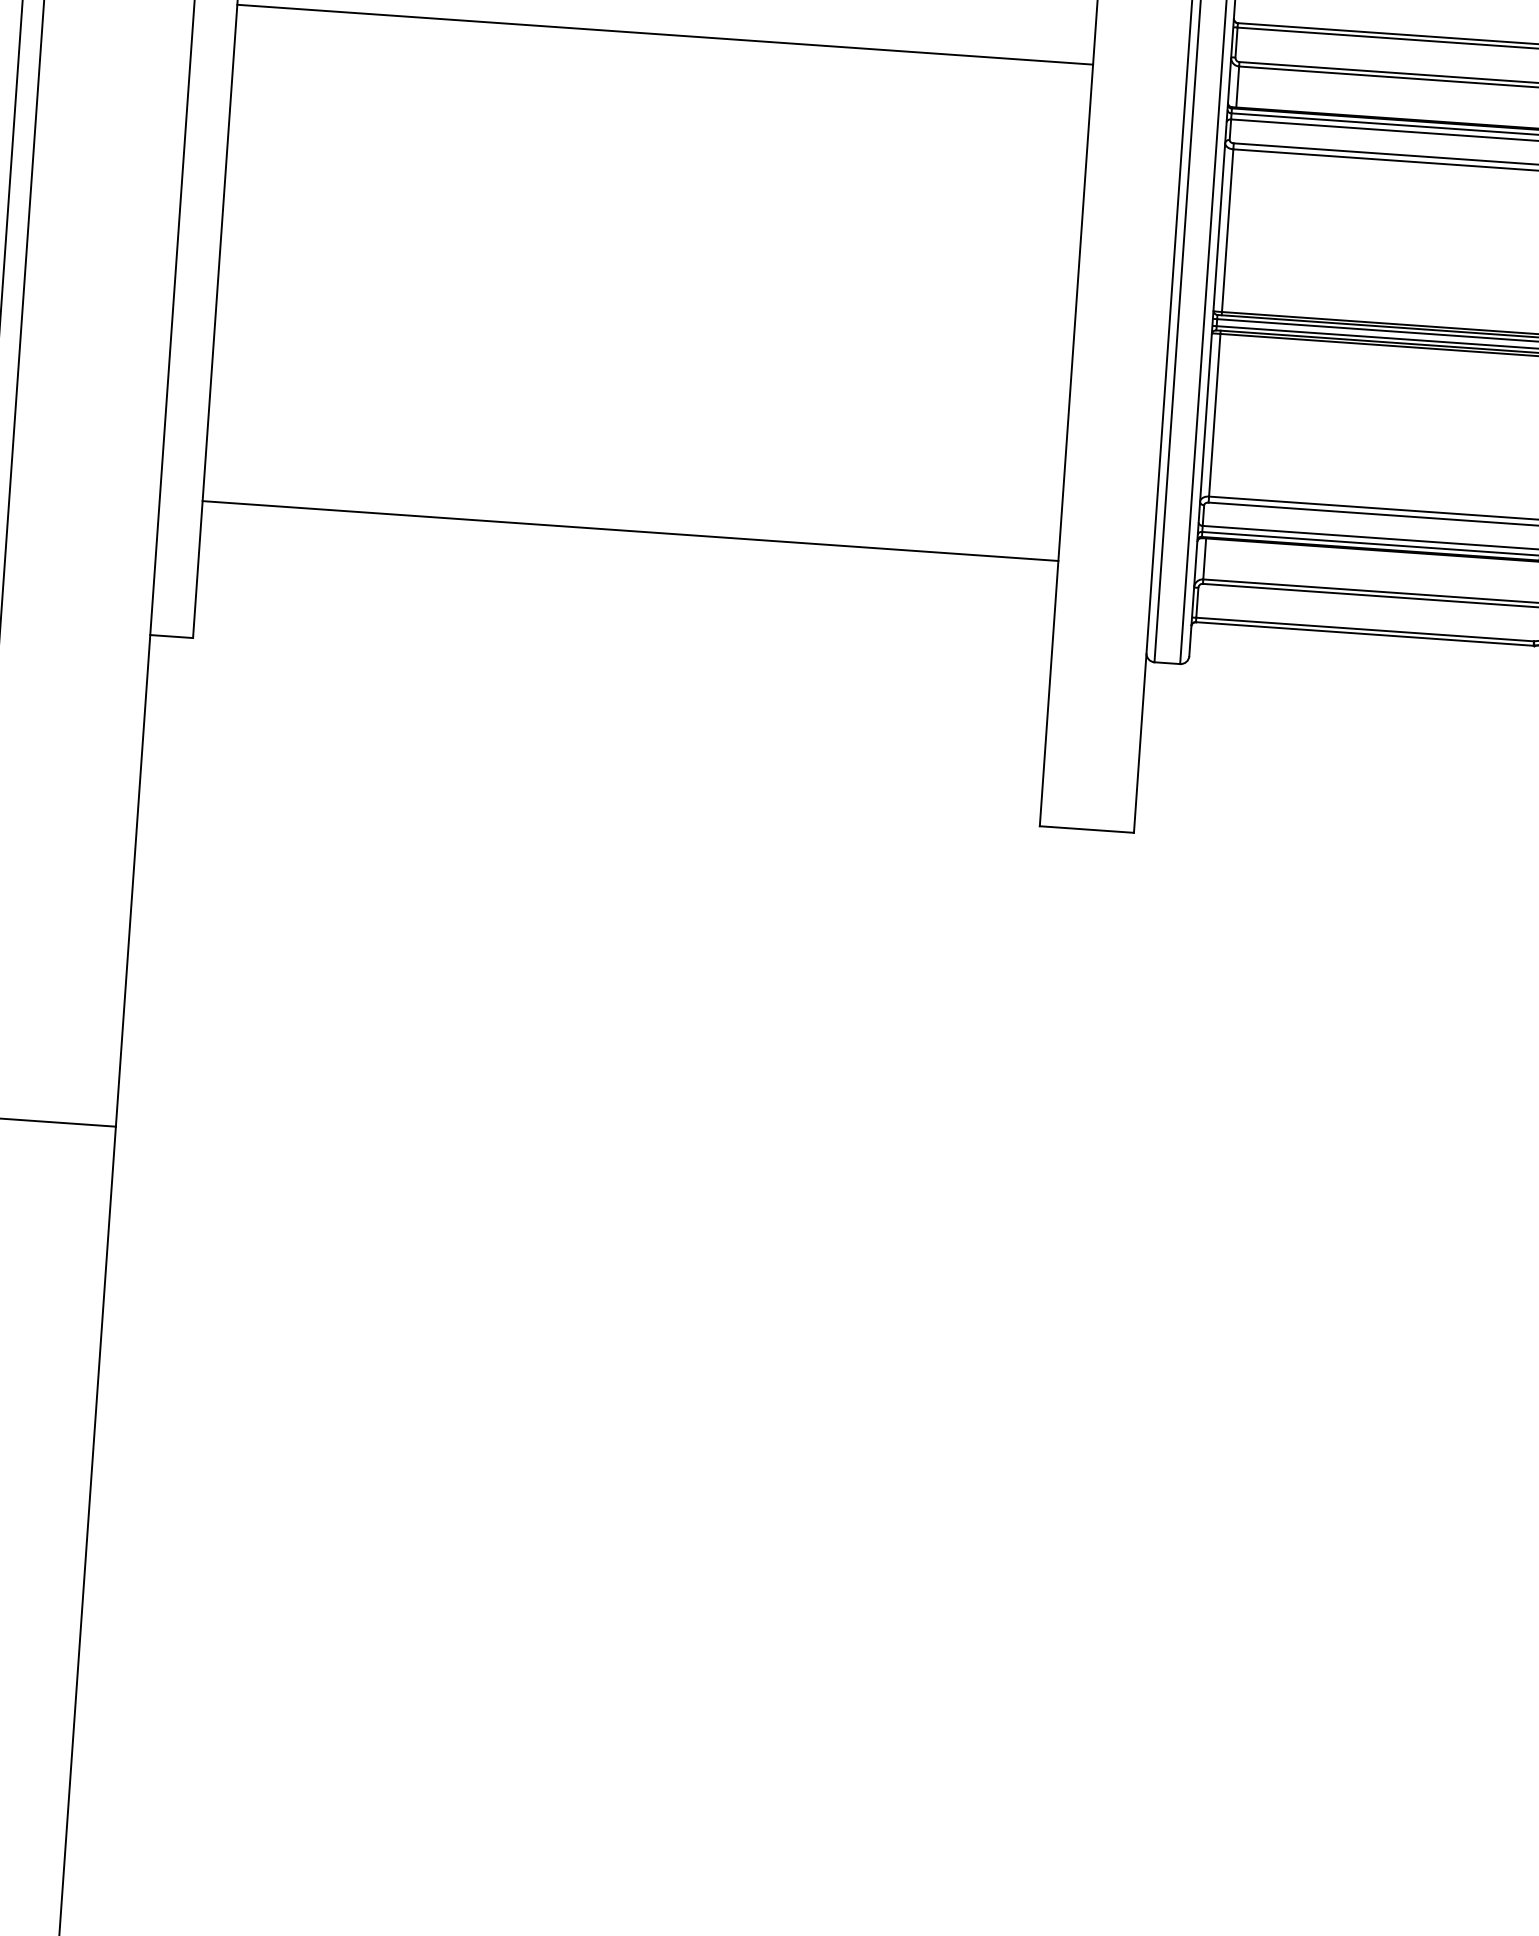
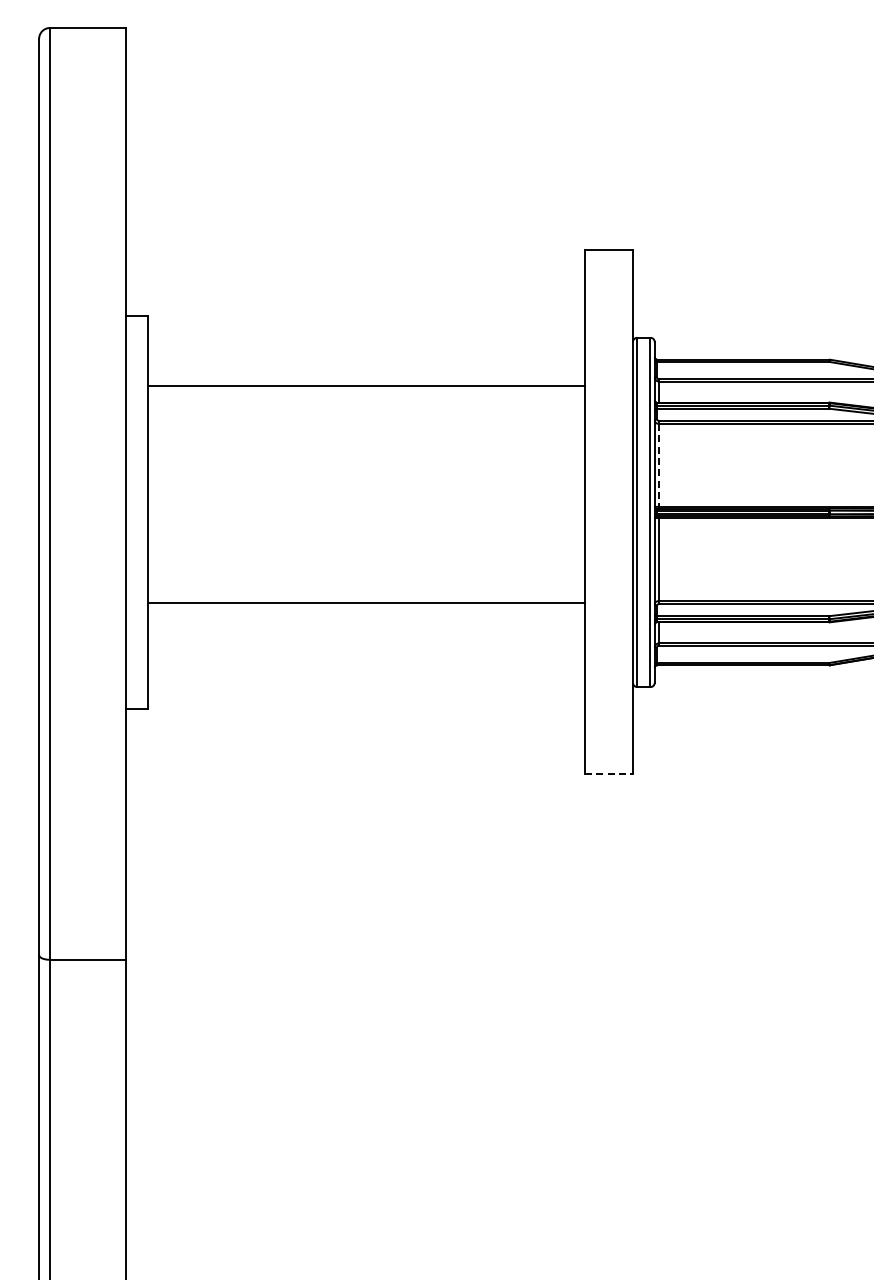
line: (1228, 230) -> (659, 465), solid -> dashed
line: (630, 531) -> (366, 603), moved
line: (1087, 829) -> (609, 774), solid -> dashed

